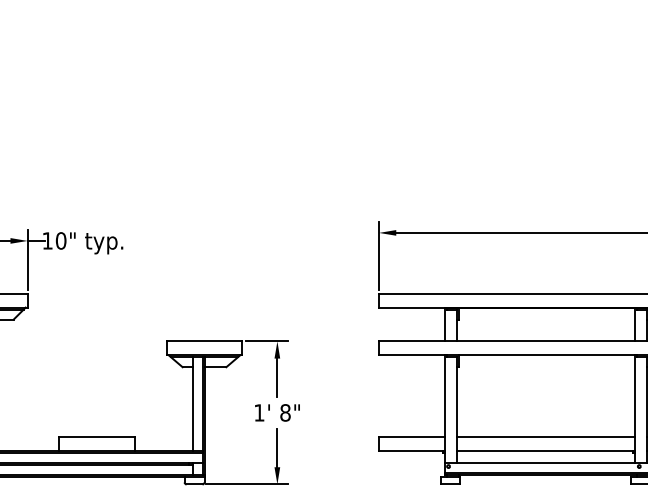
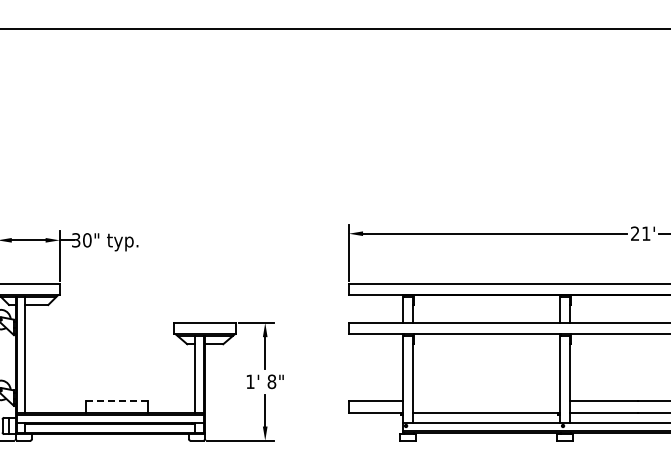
text: (48, 241) -> (76, 240), 10" -> 30"
line: (97, 436) -> (117, 401), solid -> dashed
line: (545, 436) -> (485, 401), removed

